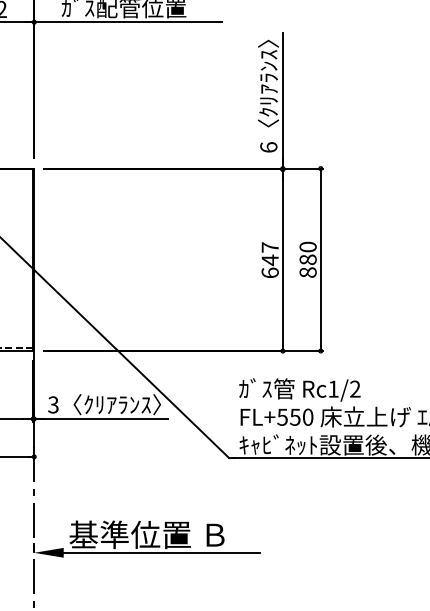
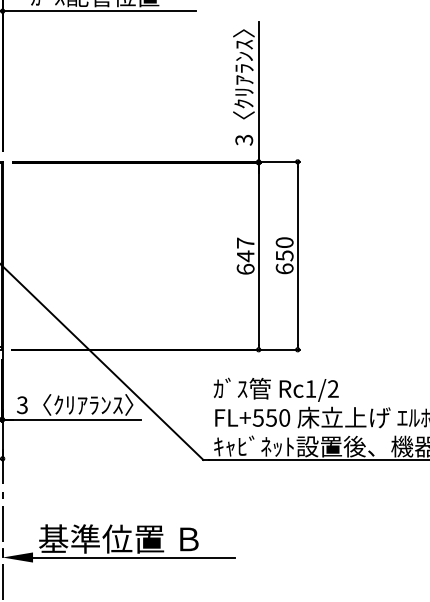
text: (268, 147) -> (243, 140), 6 -> 3
text: (307, 265) -> (284, 261), 880 -> 650

